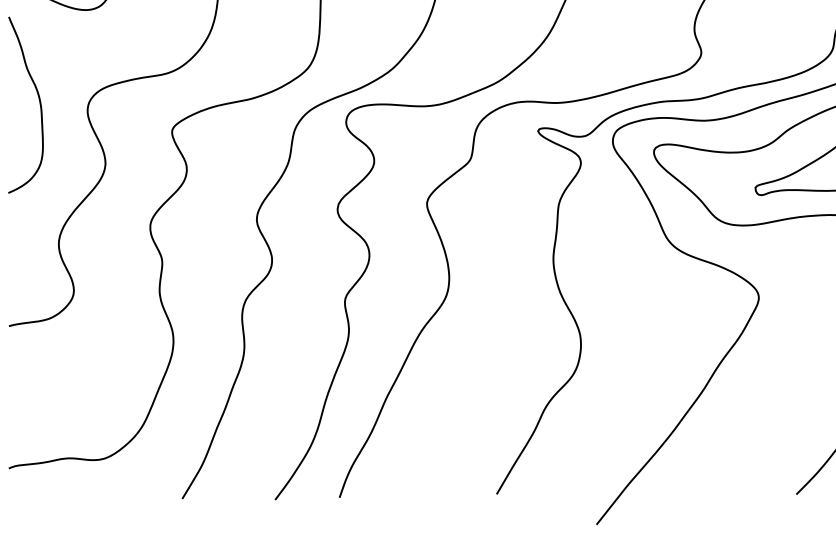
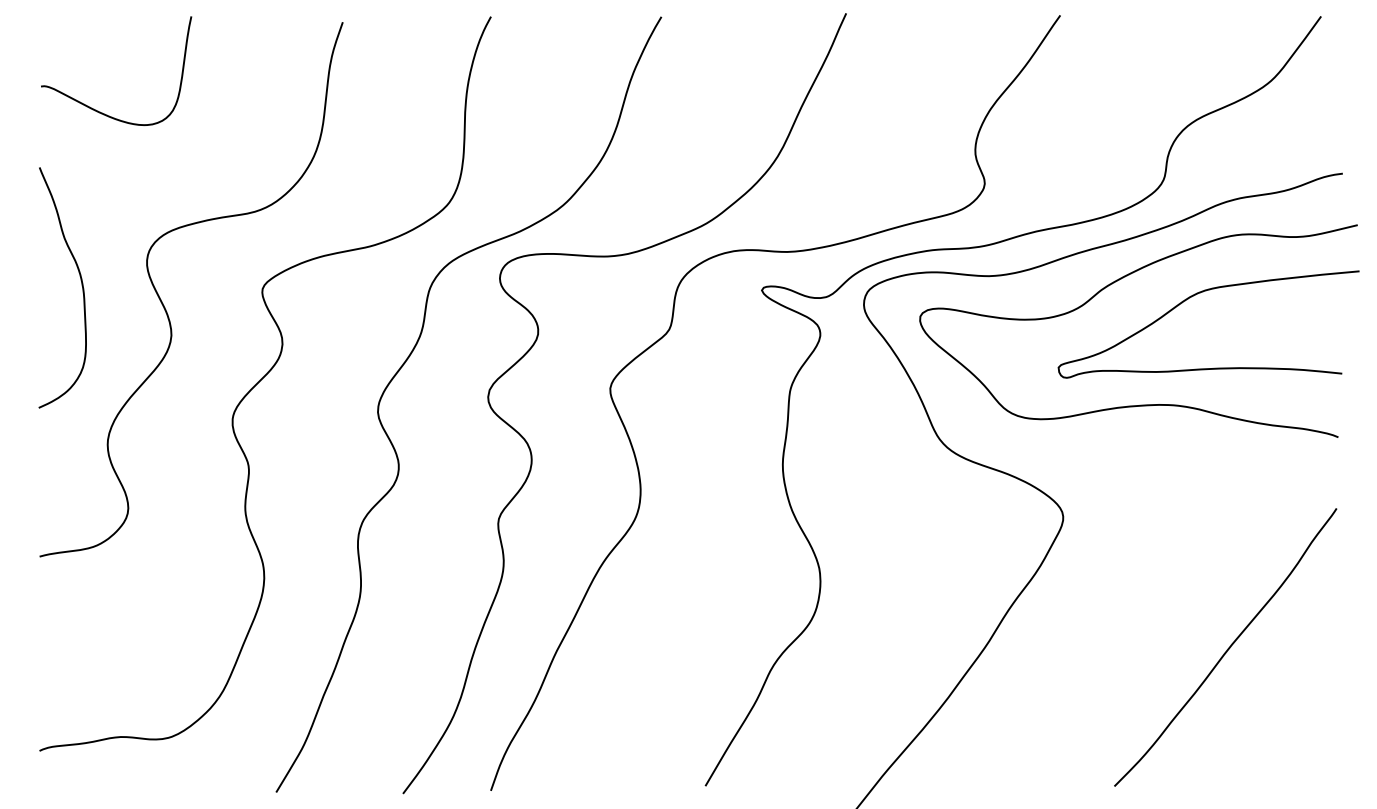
curve: (39, 103) -> (81, 285), moved

